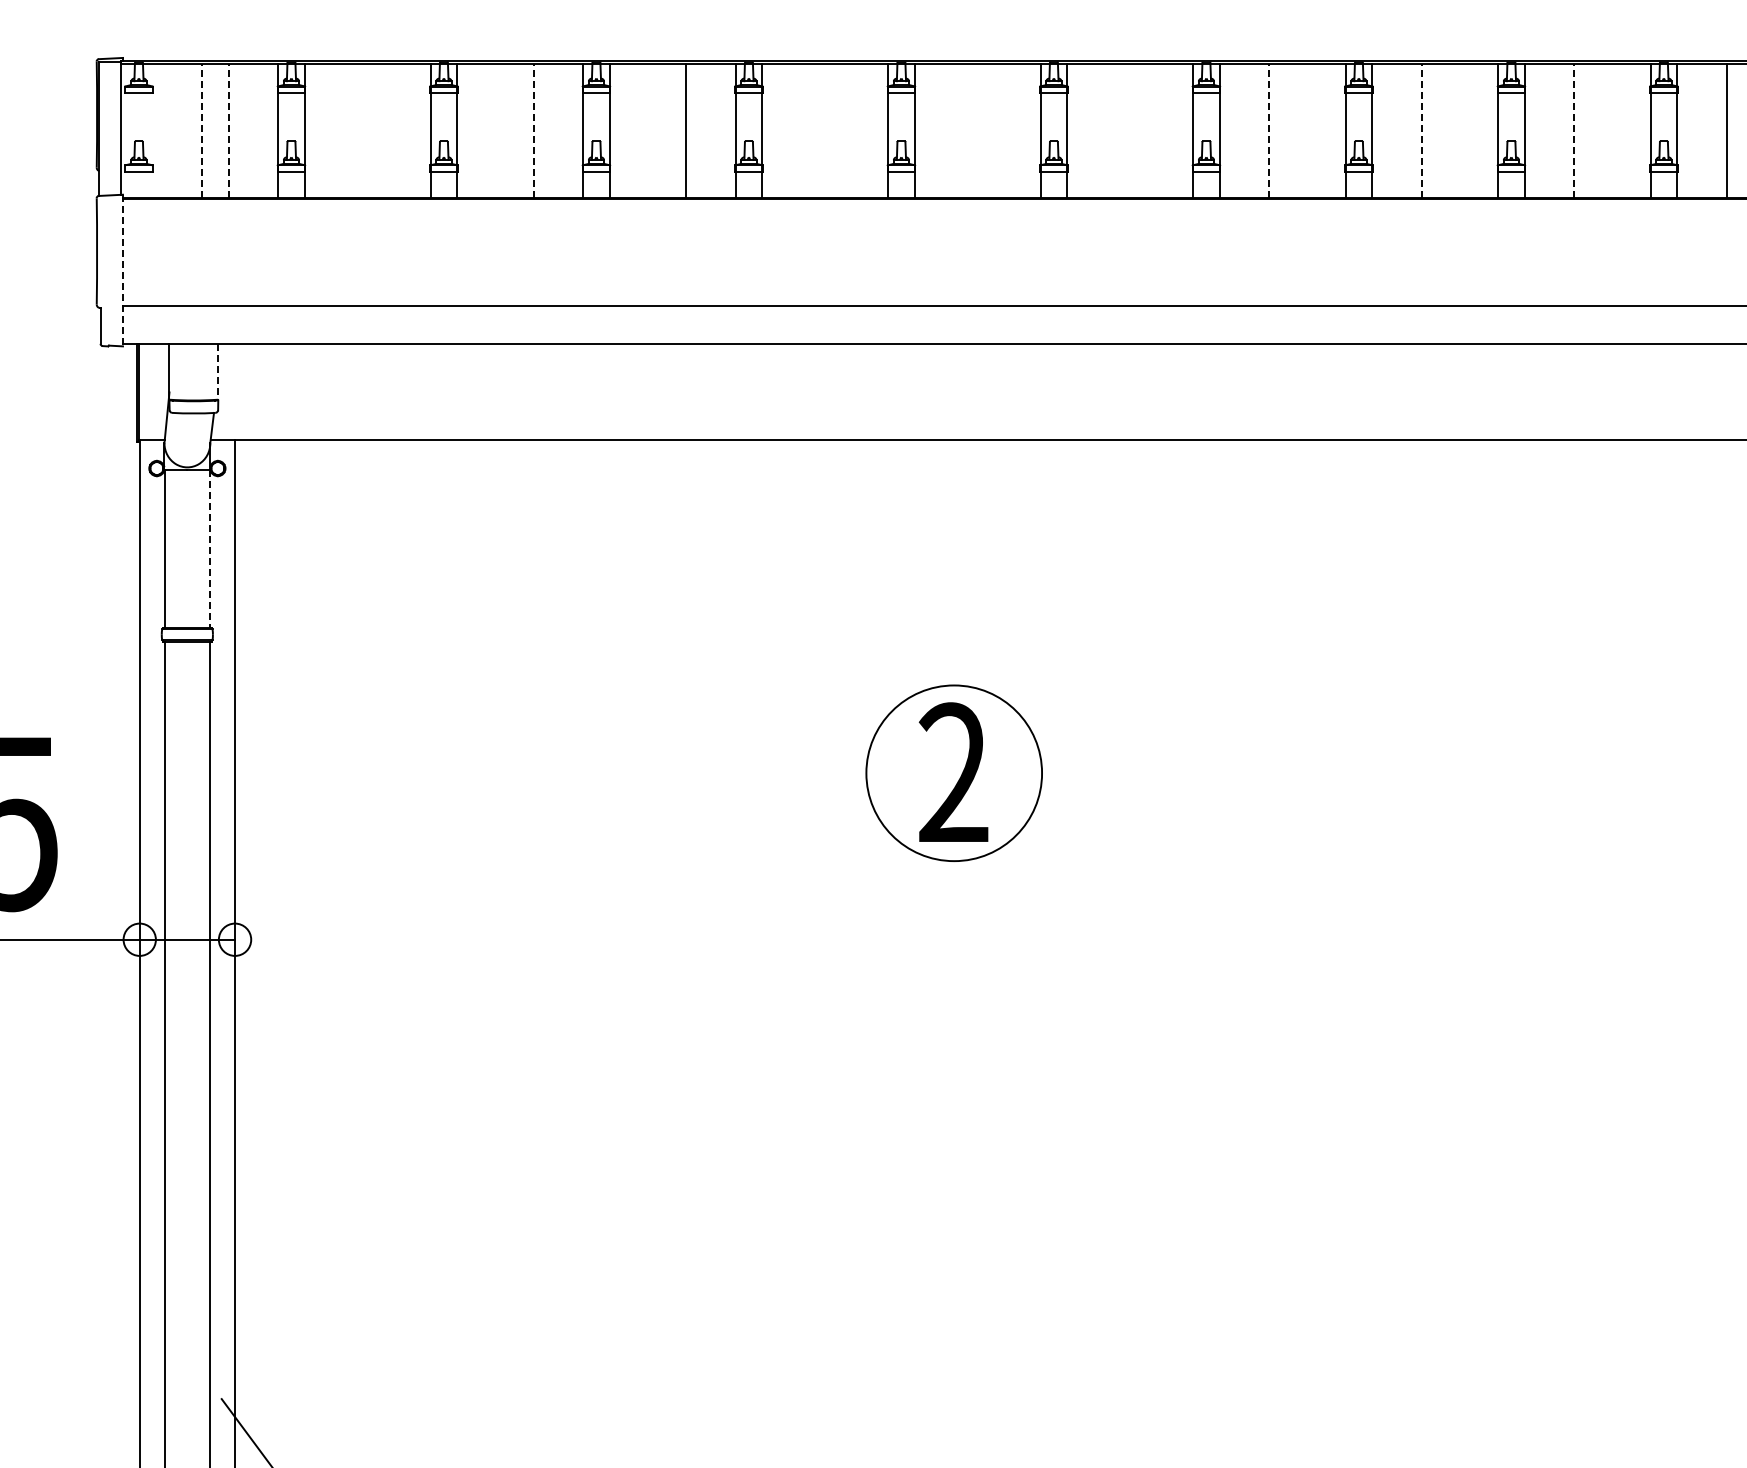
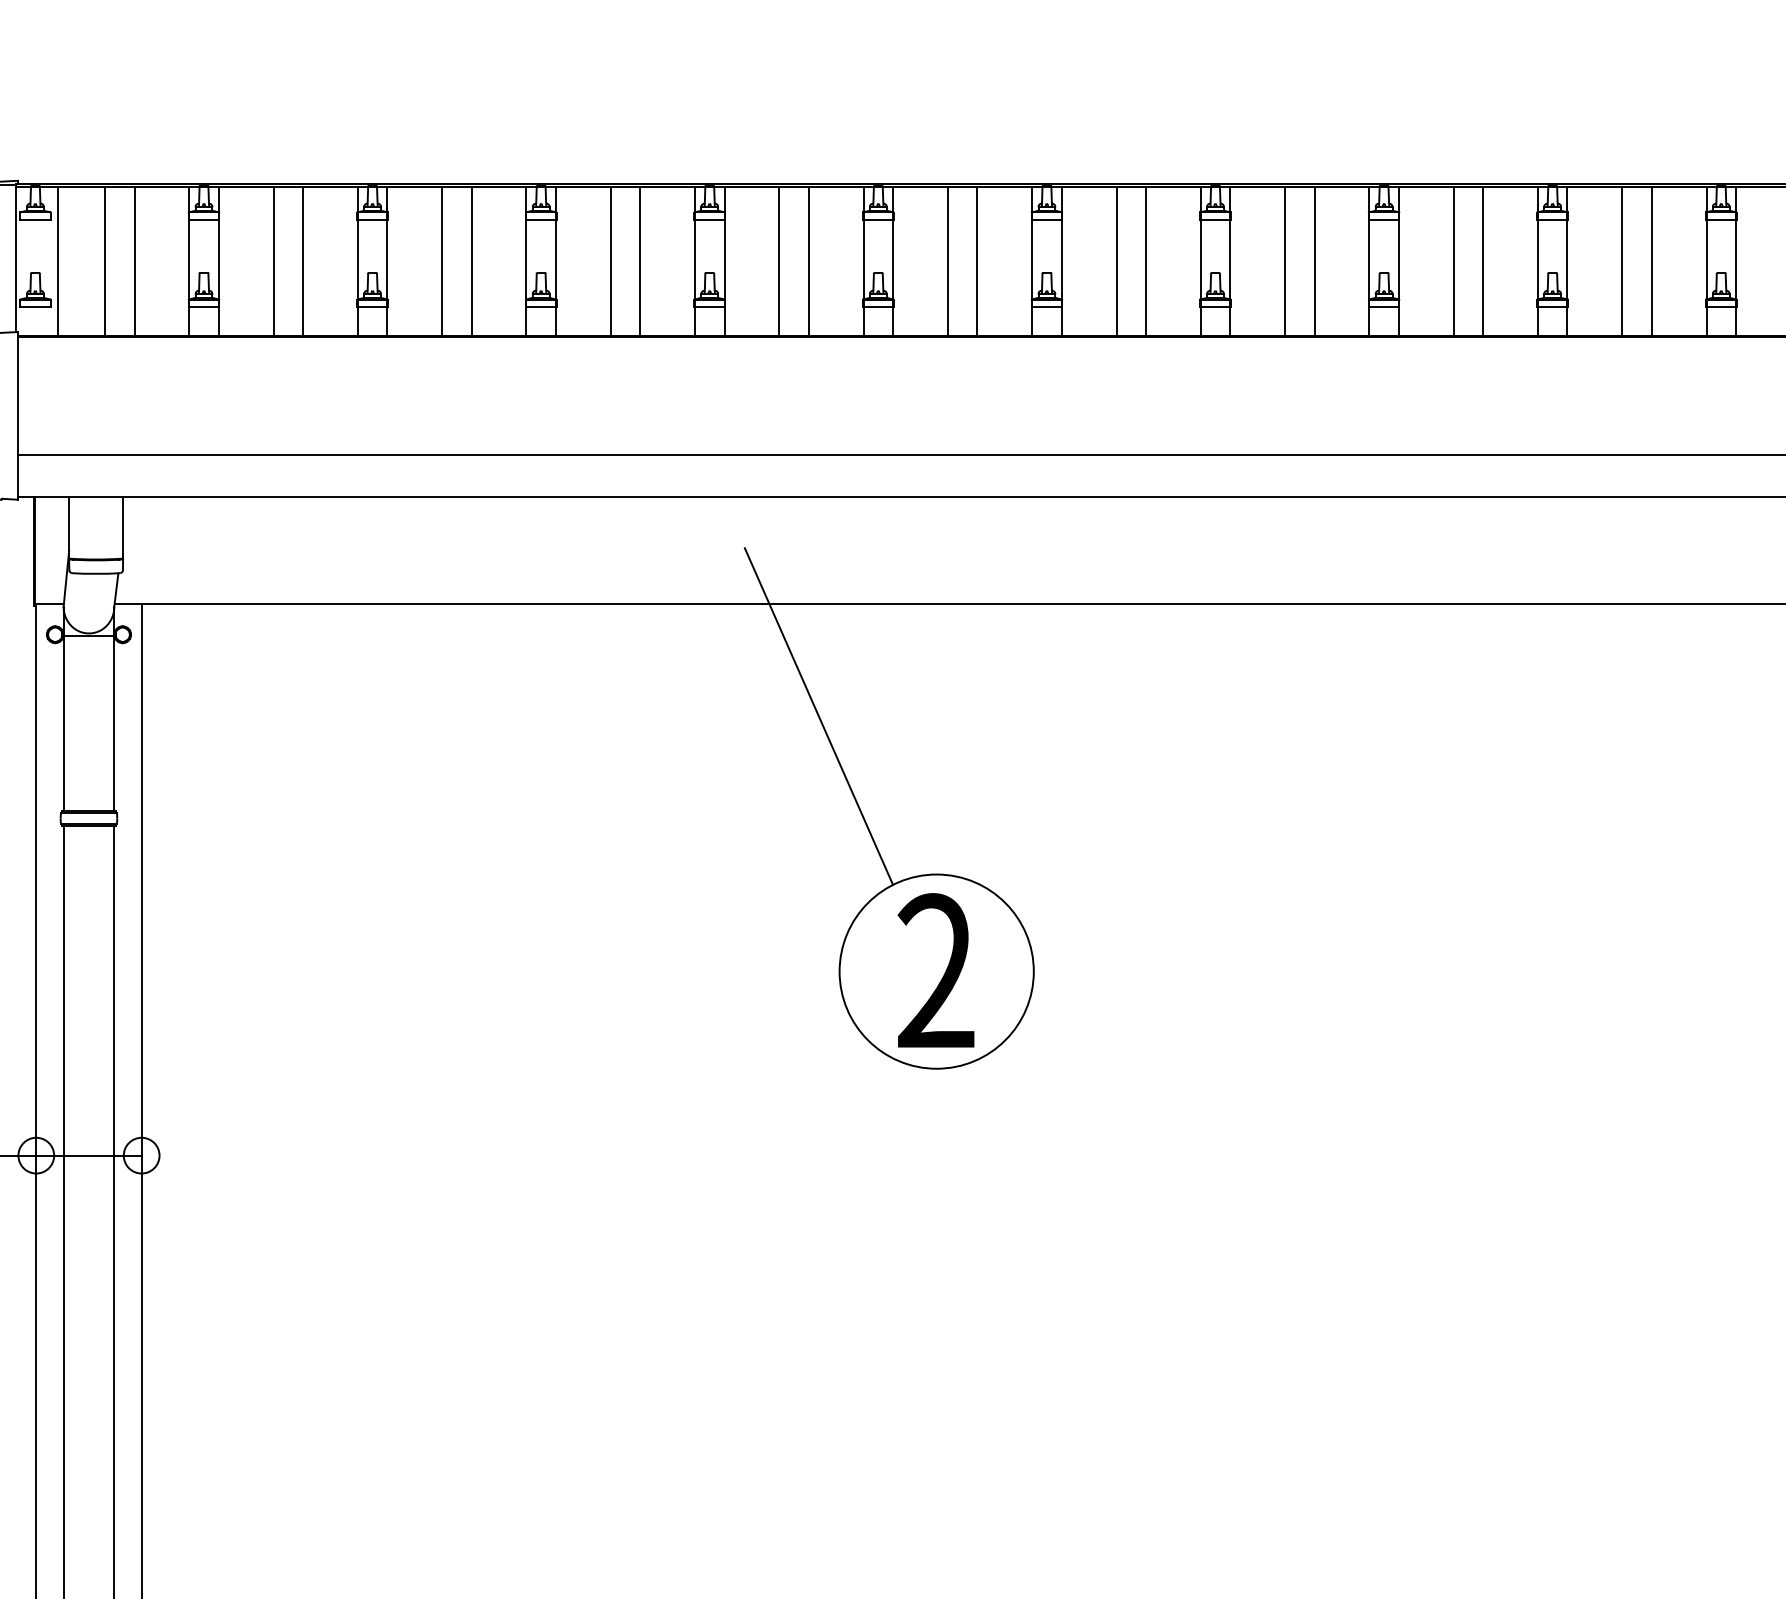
line: (159, 130) -> (58, 261), added
line: (201, 130) -> (104, 261), dashed -> solid
line: (228, 130) -> (134, 261), dashed -> solid
line: (354, 130) -> (273, 261), added
line: (381, 130) -> (303, 261), added
line: (506, 130) -> (441, 261), added
line: (533, 130) -> (471, 261), dashed -> solid
line: (659, 130) -> (610, 261), added
line: (811, 130) -> (778, 261), added
line: (838, 130) -> (808, 261), added
line: (964, 130) -> (948, 261), added
line: (991, 130) -> (977, 261), added
line: (1116, 130) -> (1116, 261), added
line: (1143, 130) -> (1145, 261), added
line: (1269, 130) -> (1285, 261), dashed -> solid
line: (1296, 130) -> (1315, 261), added
line: (1421, 130) -> (1453, 261), dashed -> solid
line: (1448, 130) -> (1483, 261), added
line: (1574, 130) -> (1622, 261), dashed -> solid
line: (1601, 130) -> (1652, 261), added
line: (122, 270) -> (17, 415), dashed -> solid
line: (218, 371) -> (123, 527), dashed -> solid
line: (847, 542) -> (818, 716), added
line: (210, 549) -> (114, 724), dashed -> solid

